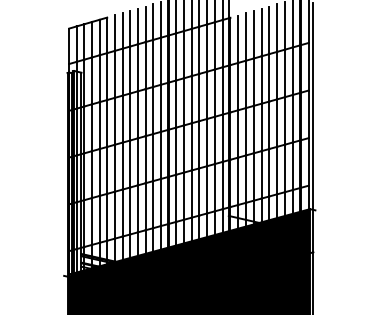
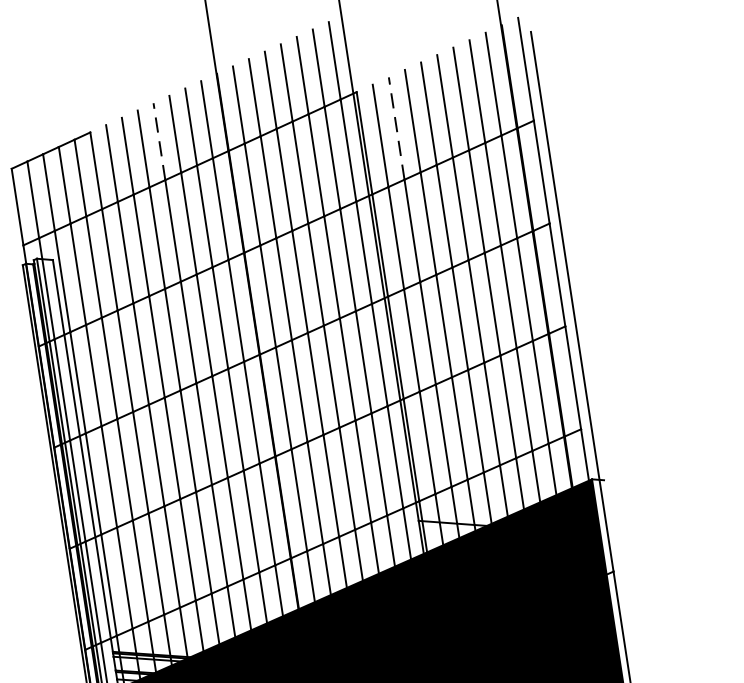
line: (137, 26) -> (158, 141), solid -> dashed
line: (245, 37) -> (395, 129), solid -> dashed

